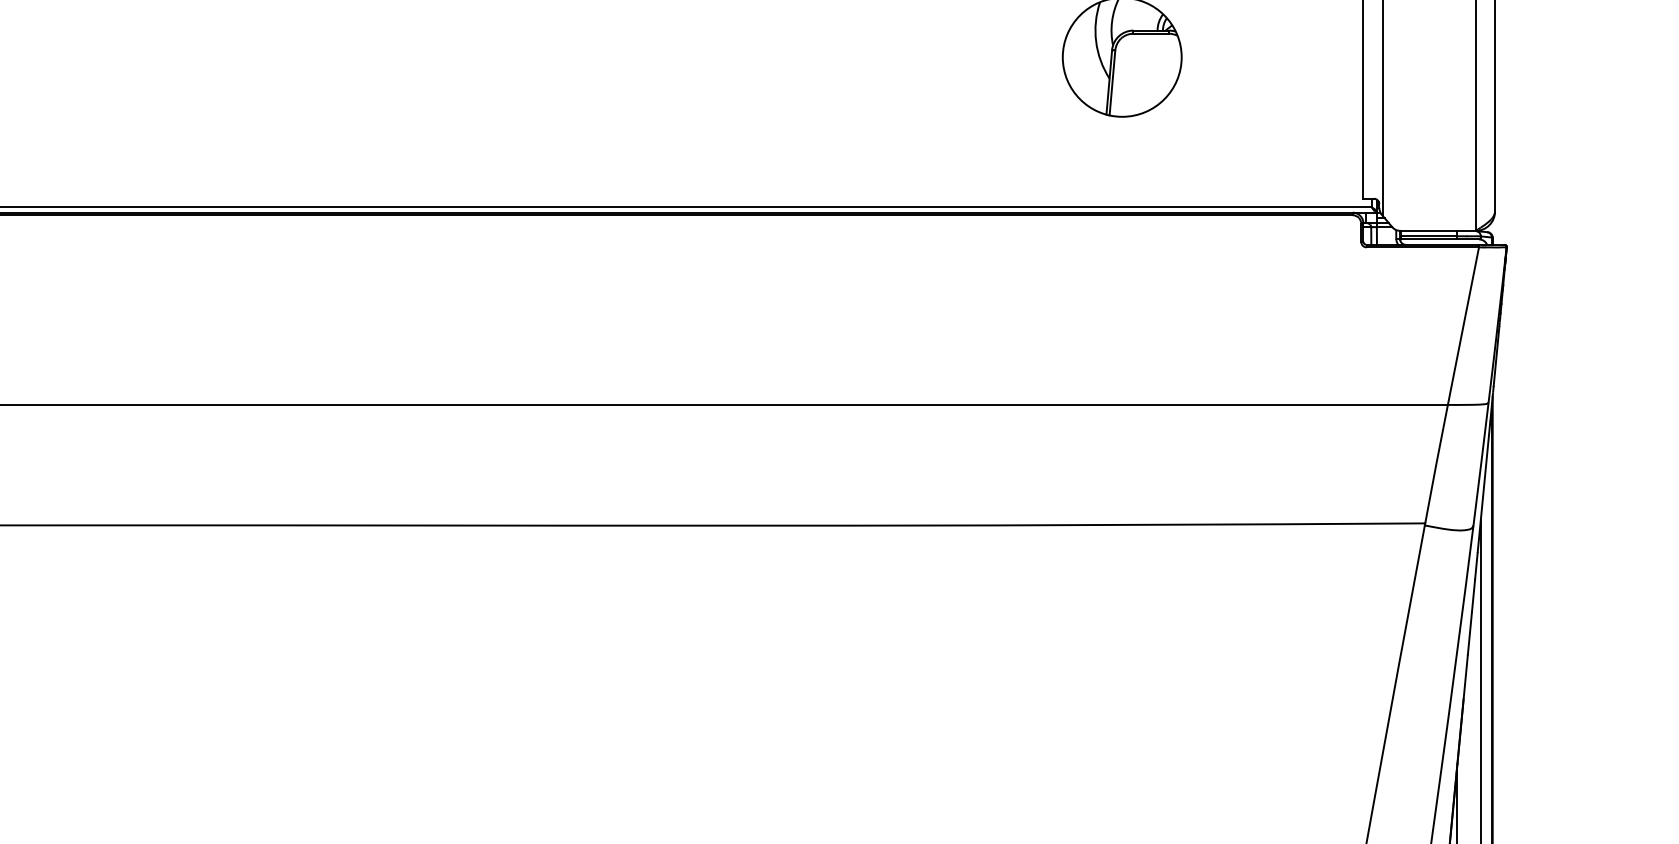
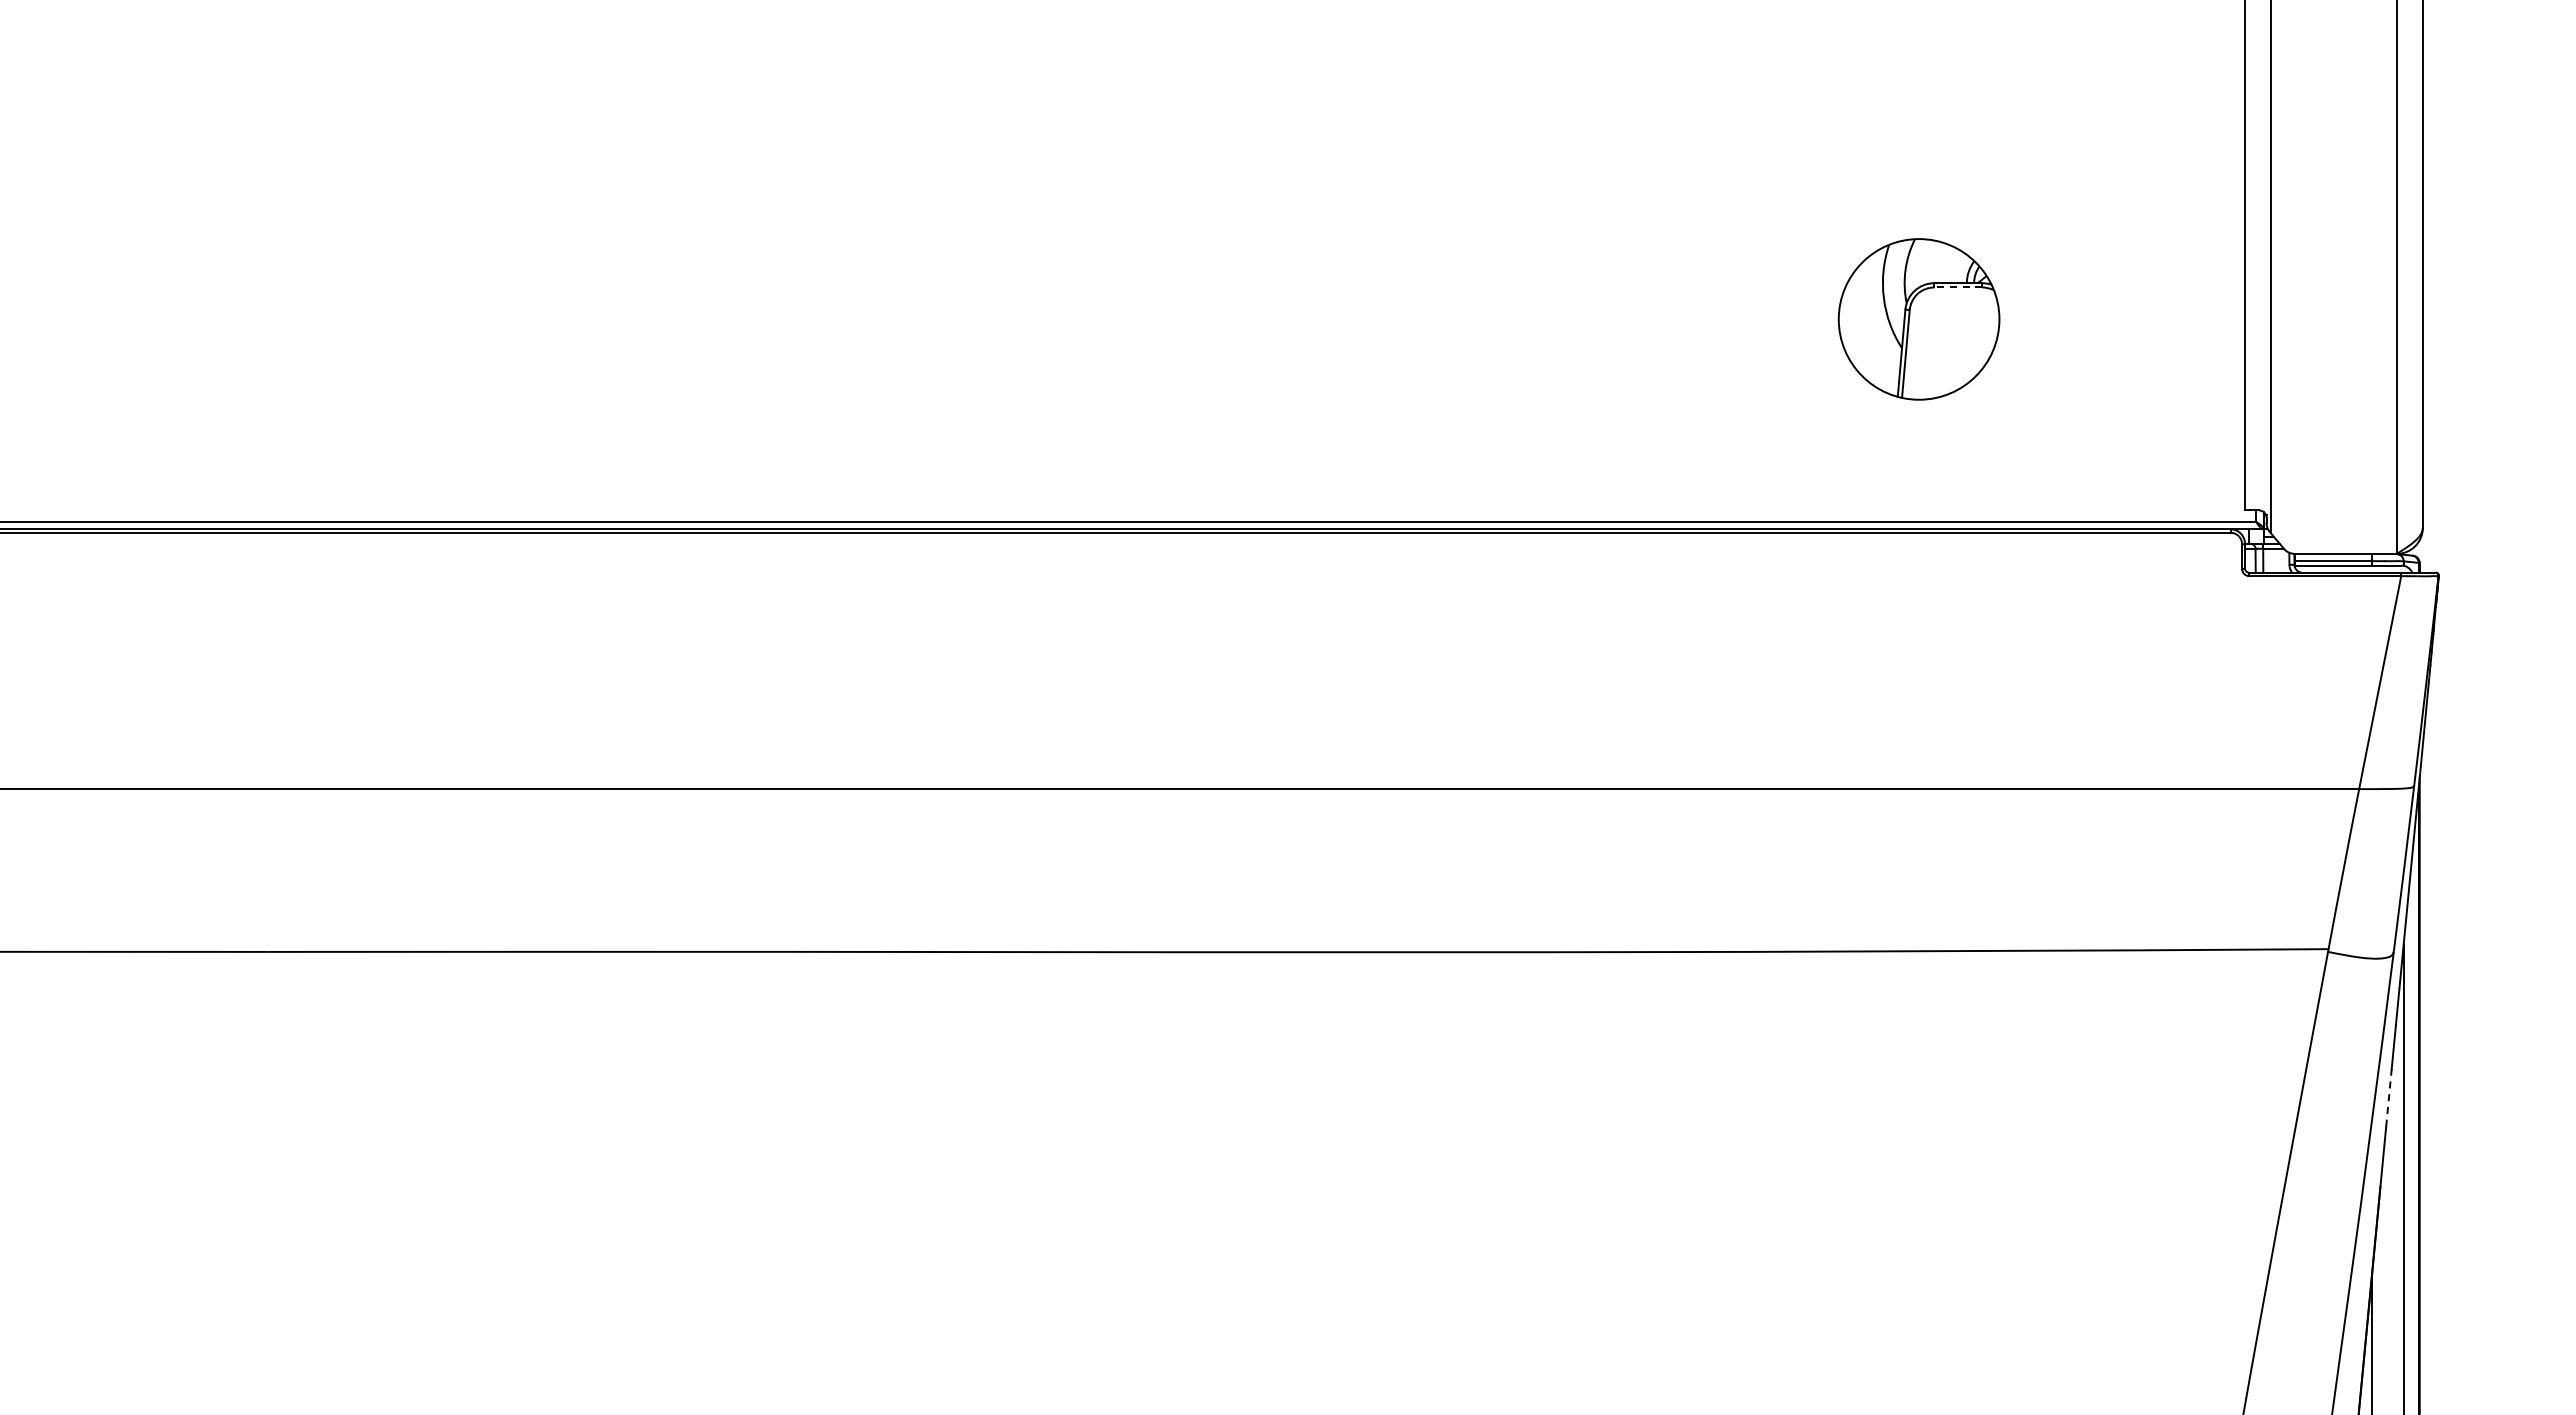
line: (1150, 33) -> (1957, 287), solid -> dashed
line: (1469, 633) -> (2388, 1097), solid -> dashed

